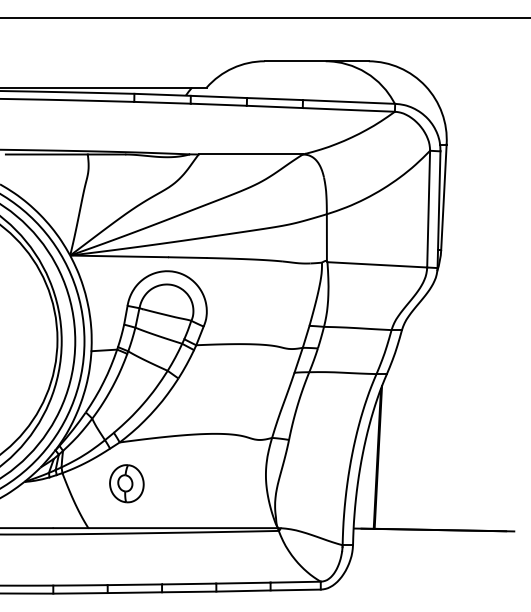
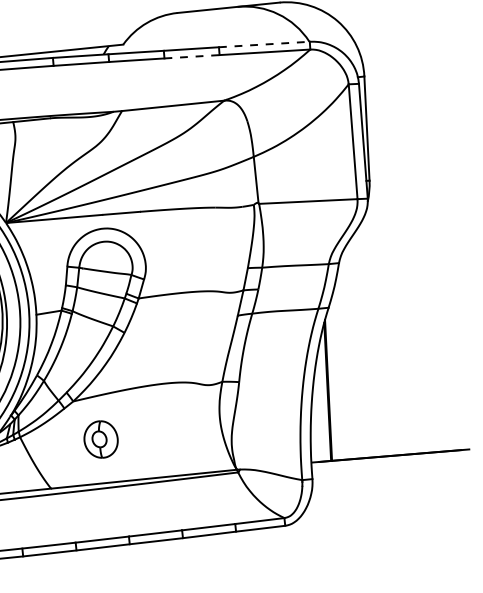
line: (349, 102) -> (264, 44), solid -> dashed
line: (274, 106) -> (191, 56), solid -> dashed
part: (126, 483) -> (100, 439), moved

